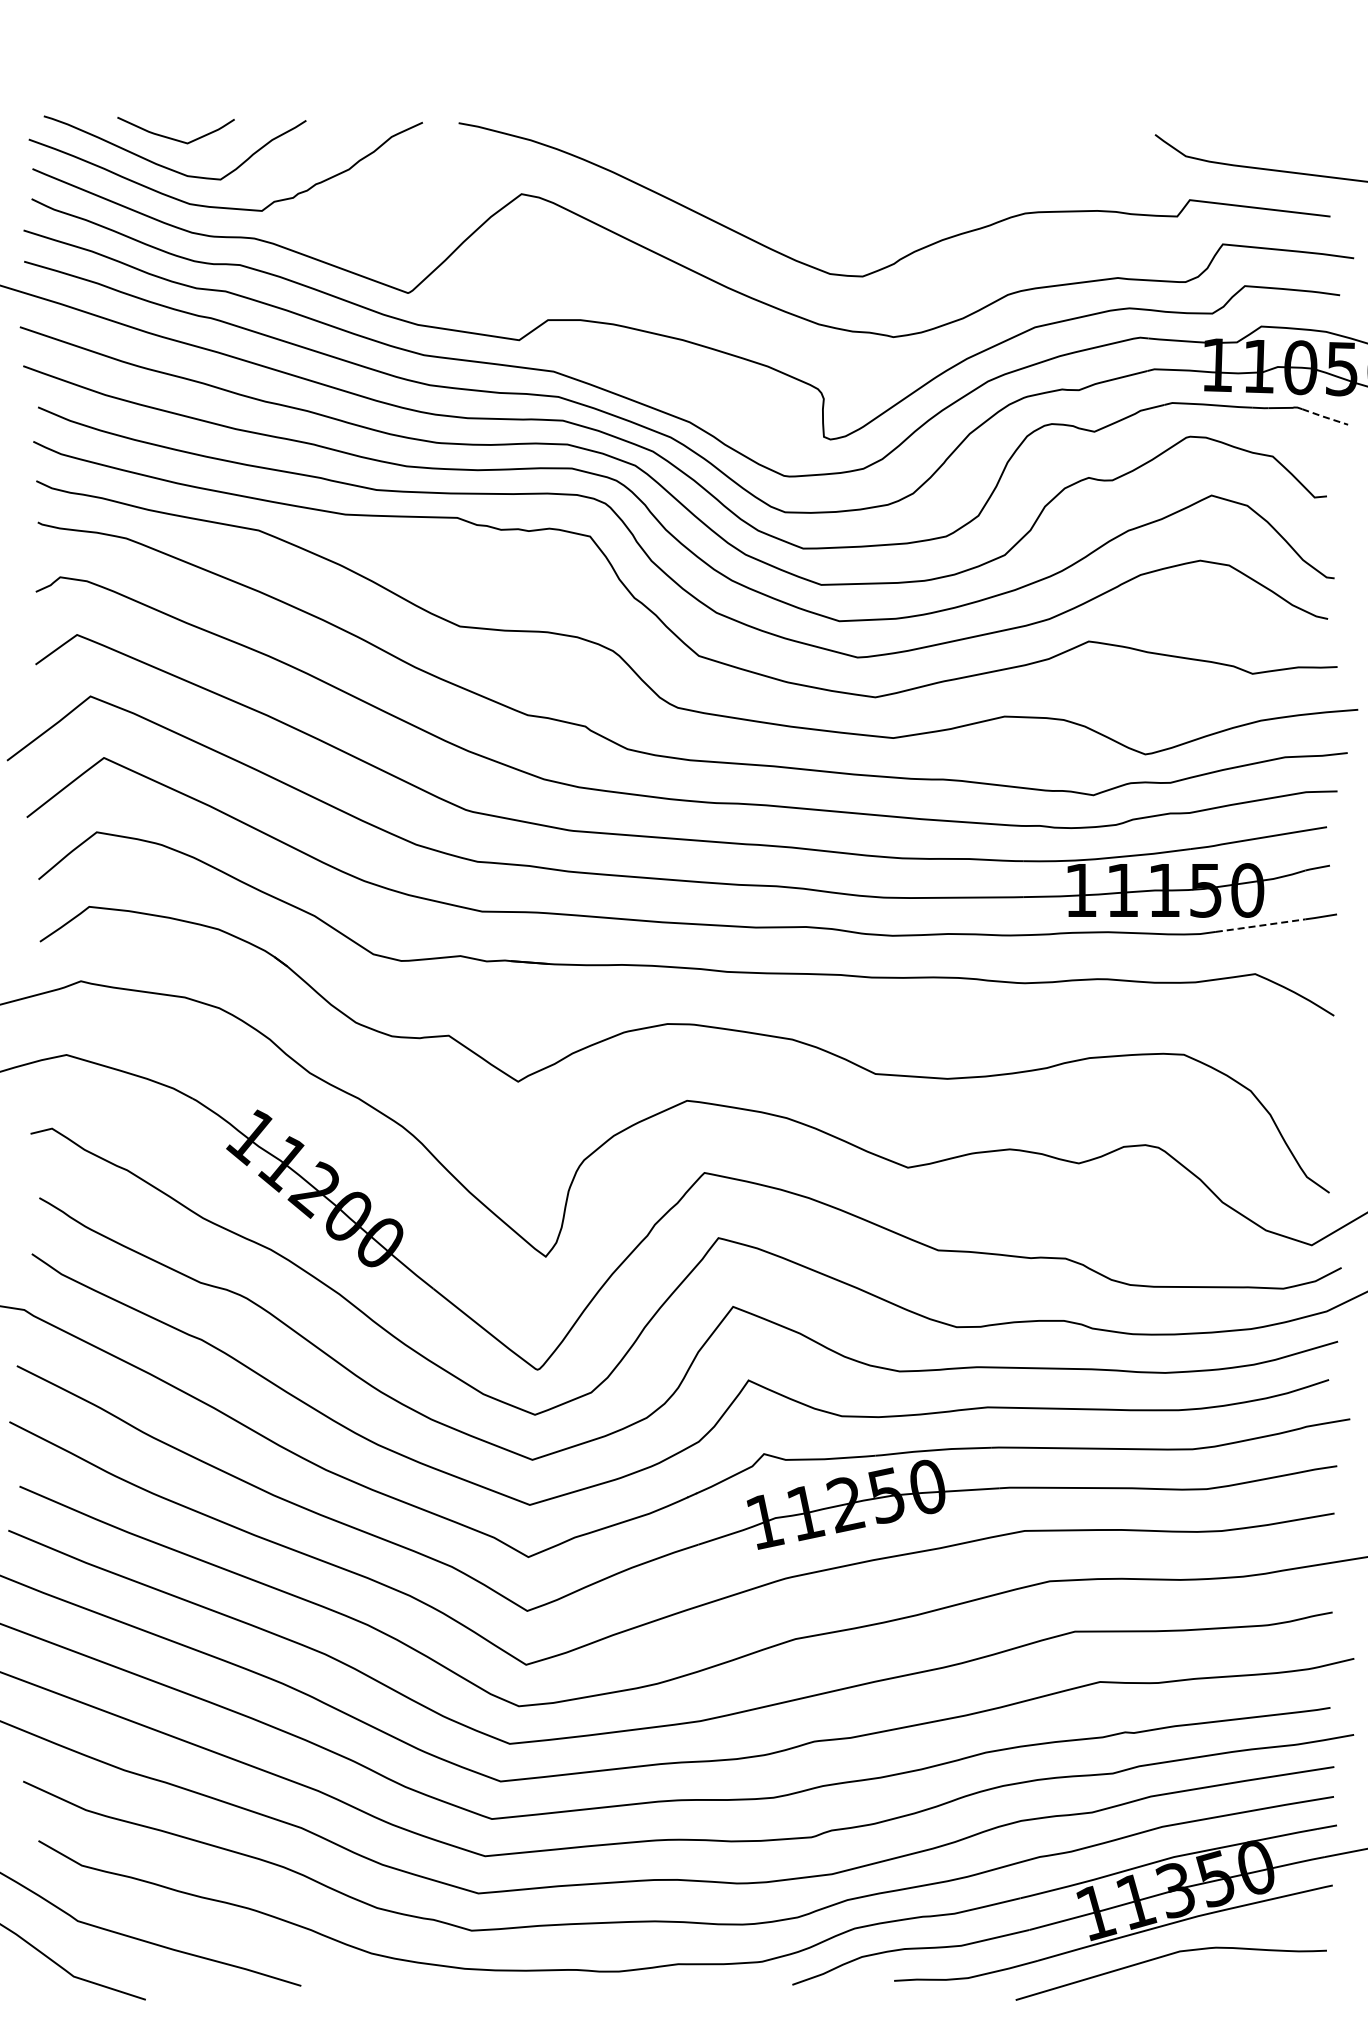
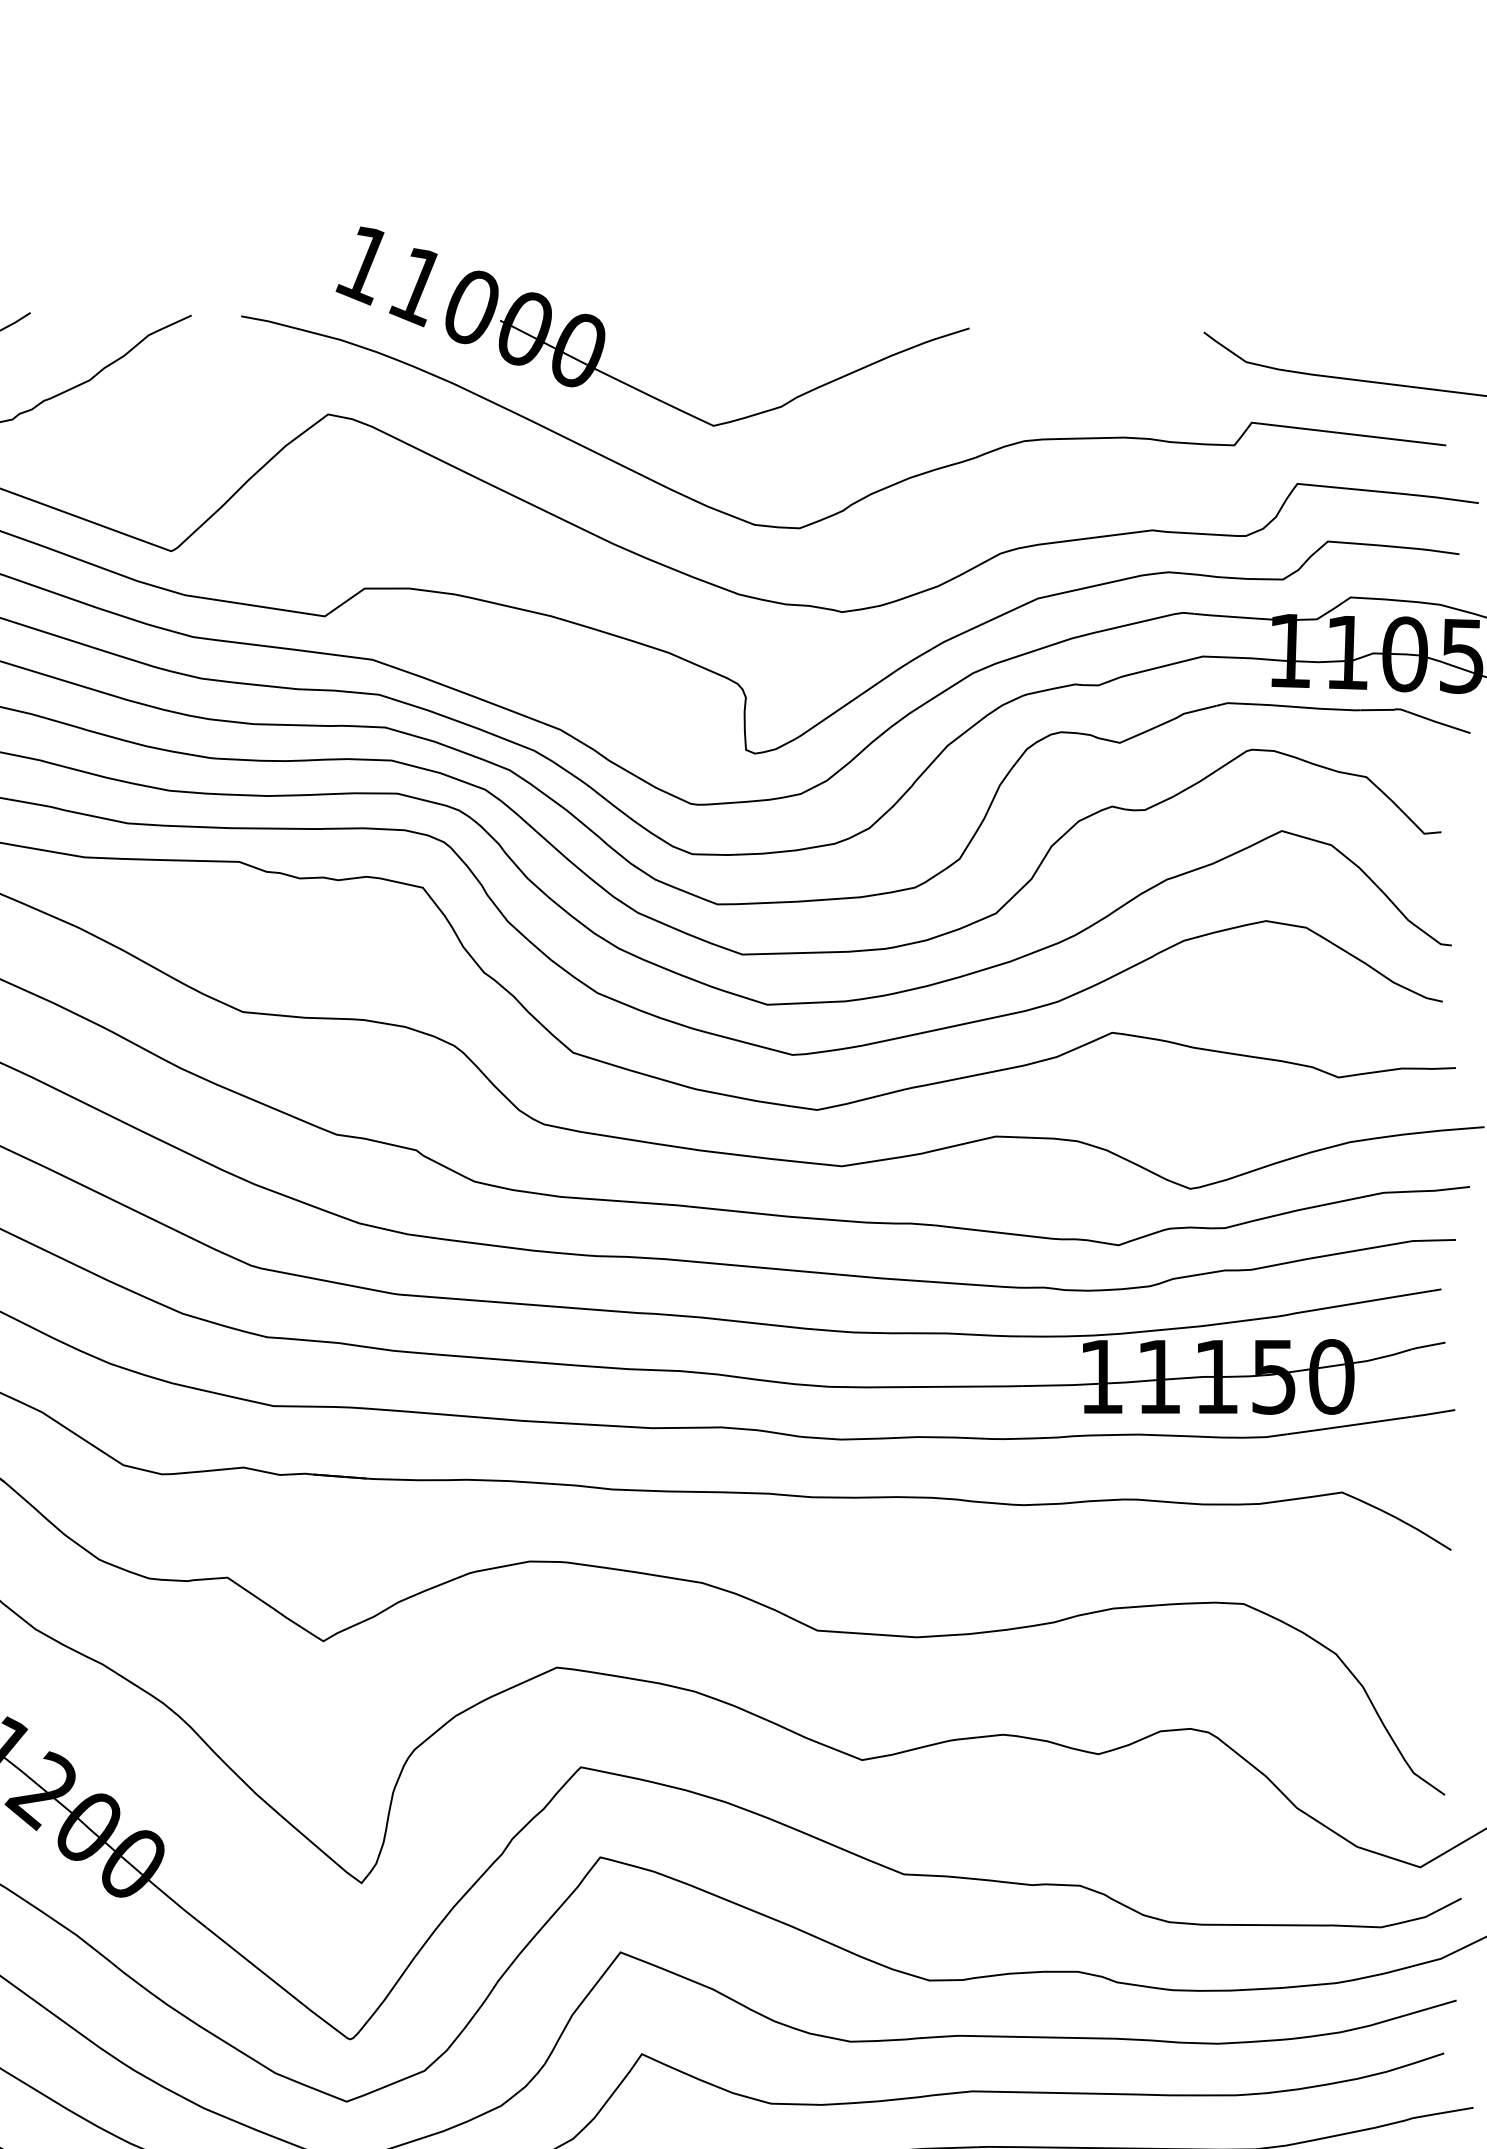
part: (722, 135) -> (605, 333), added
line: (1324, 417) -> (1437, 723), dashed -> solid
line: (1260, 925) -> (1349, 1425), dashed -> solid

